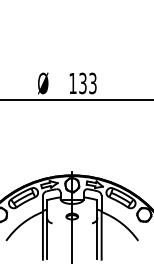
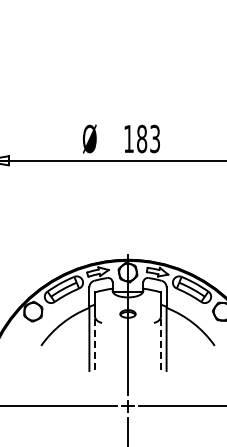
text: (83, 83) -> (142, 138), 133 -> 183
line: (46, 237) -> (94, 341), solid -> dashed
line: (97, 237) -> (161, 341), solid -> dashed

